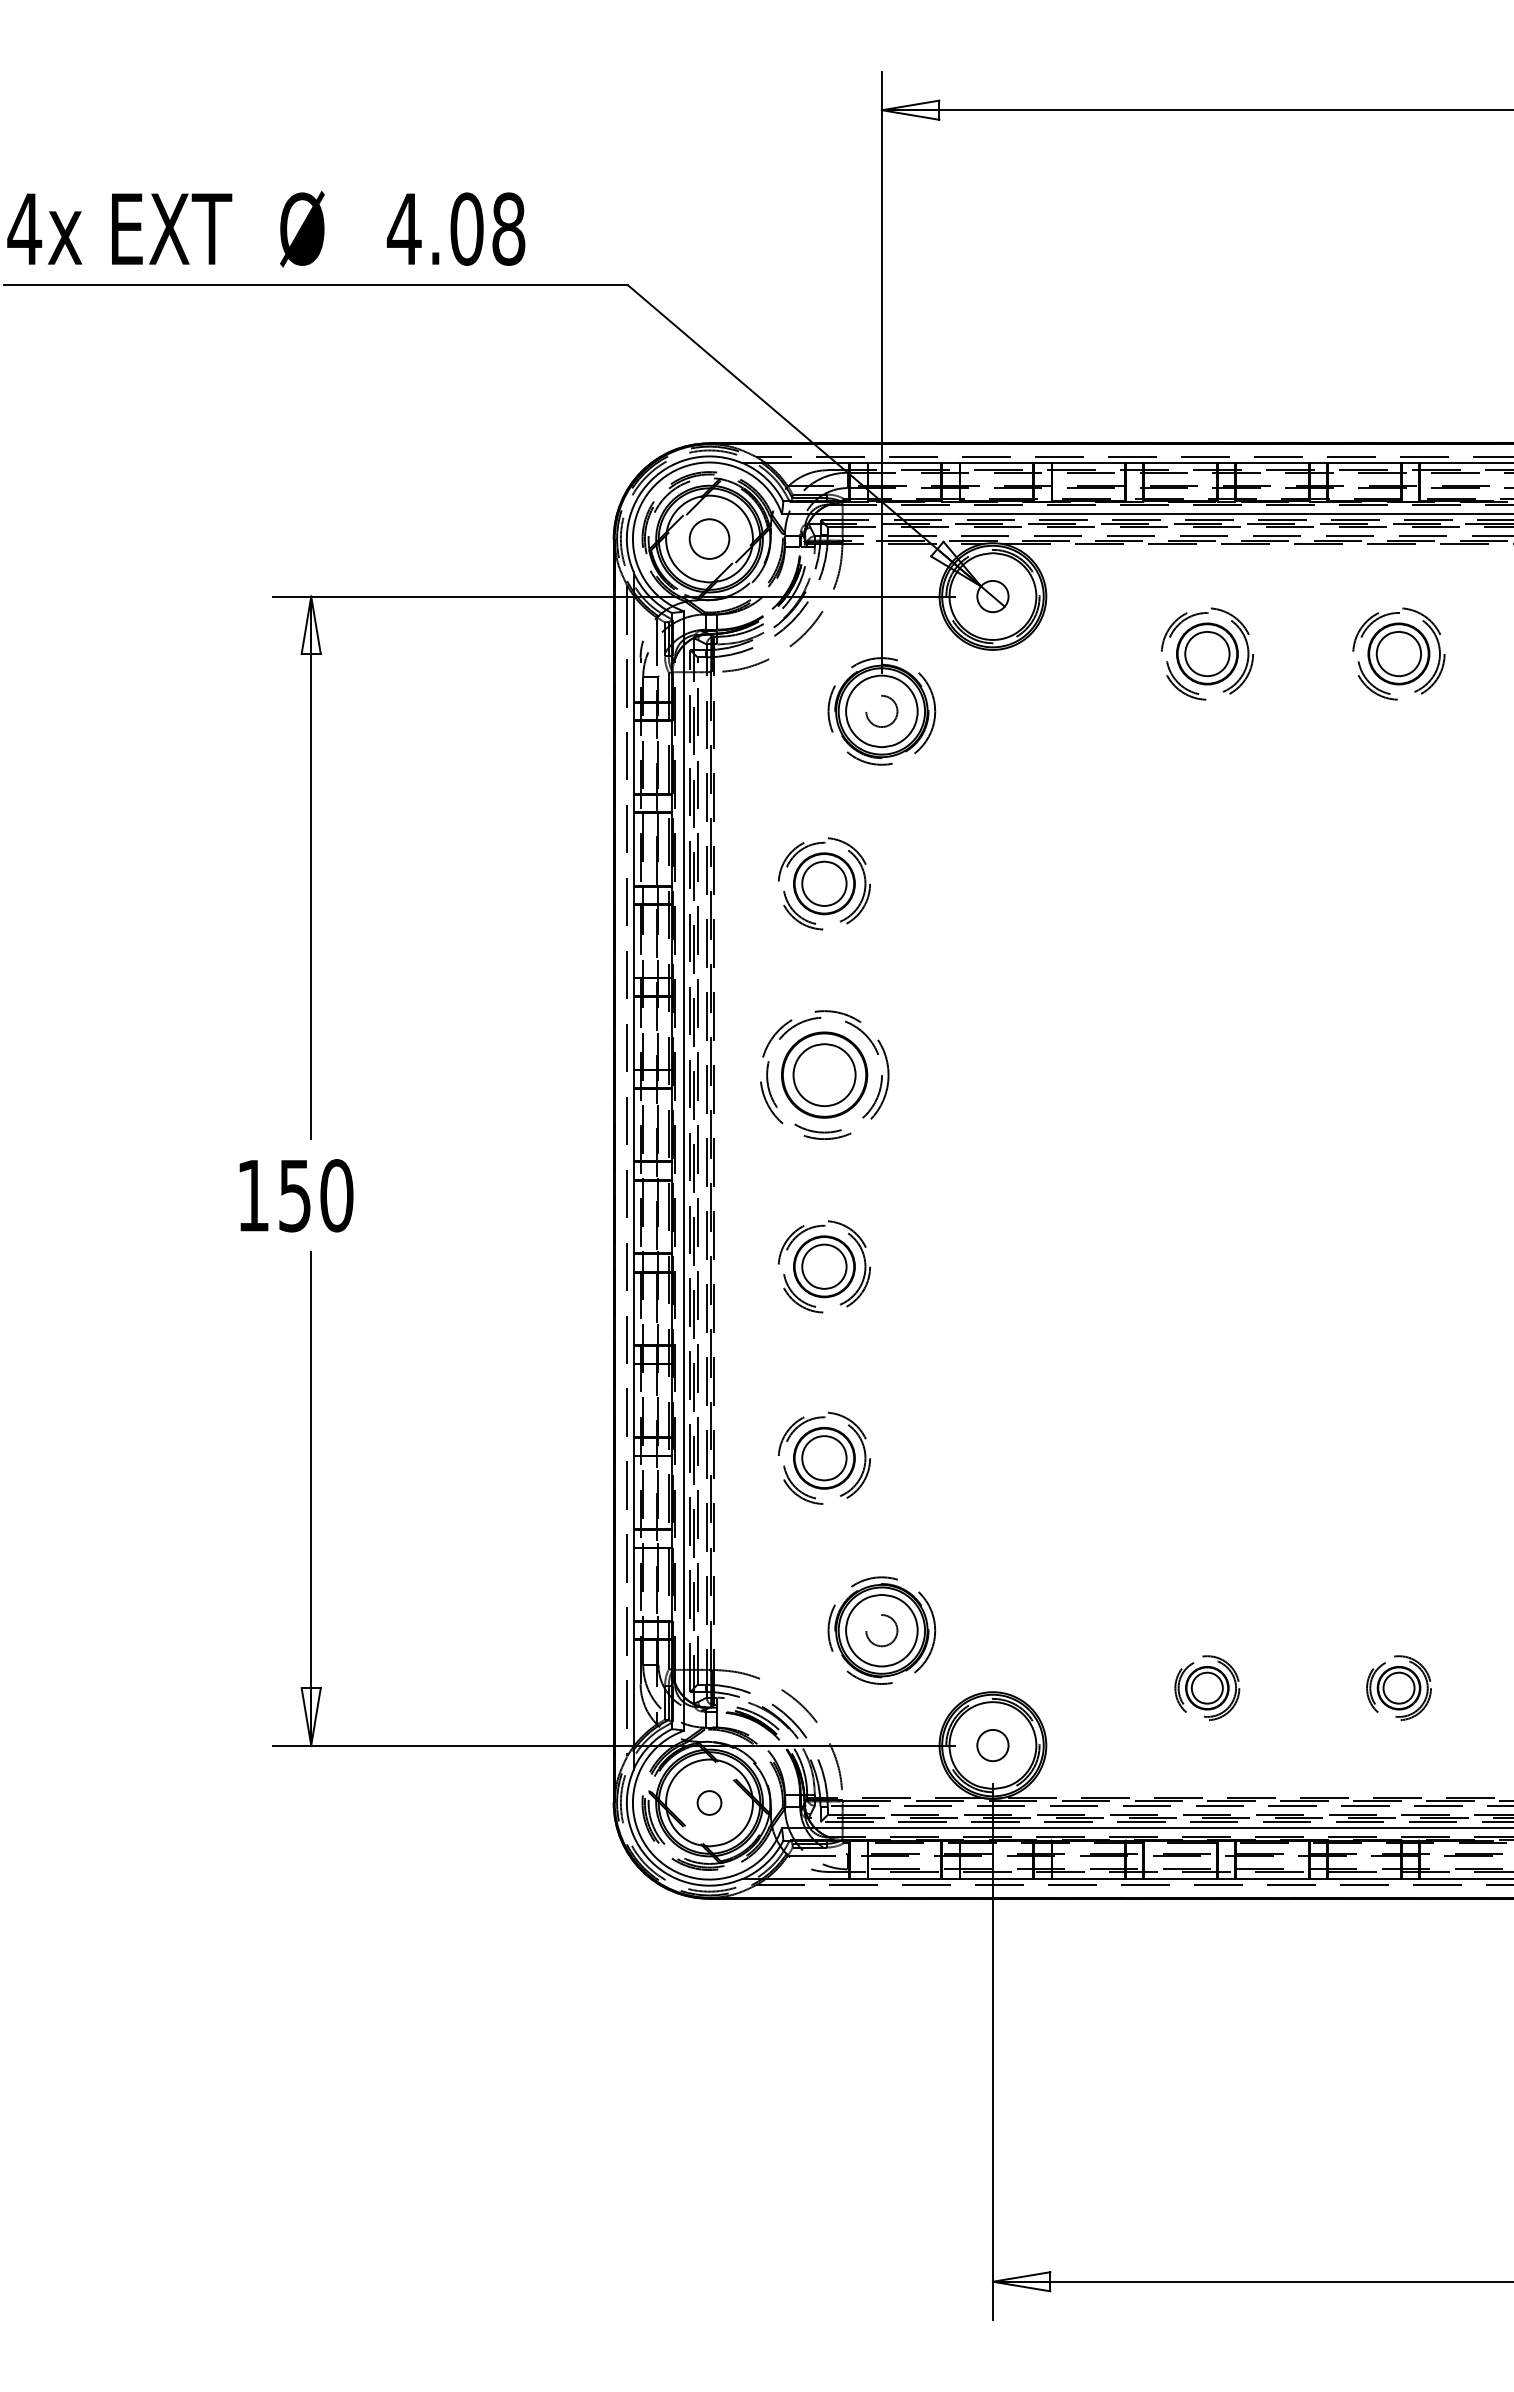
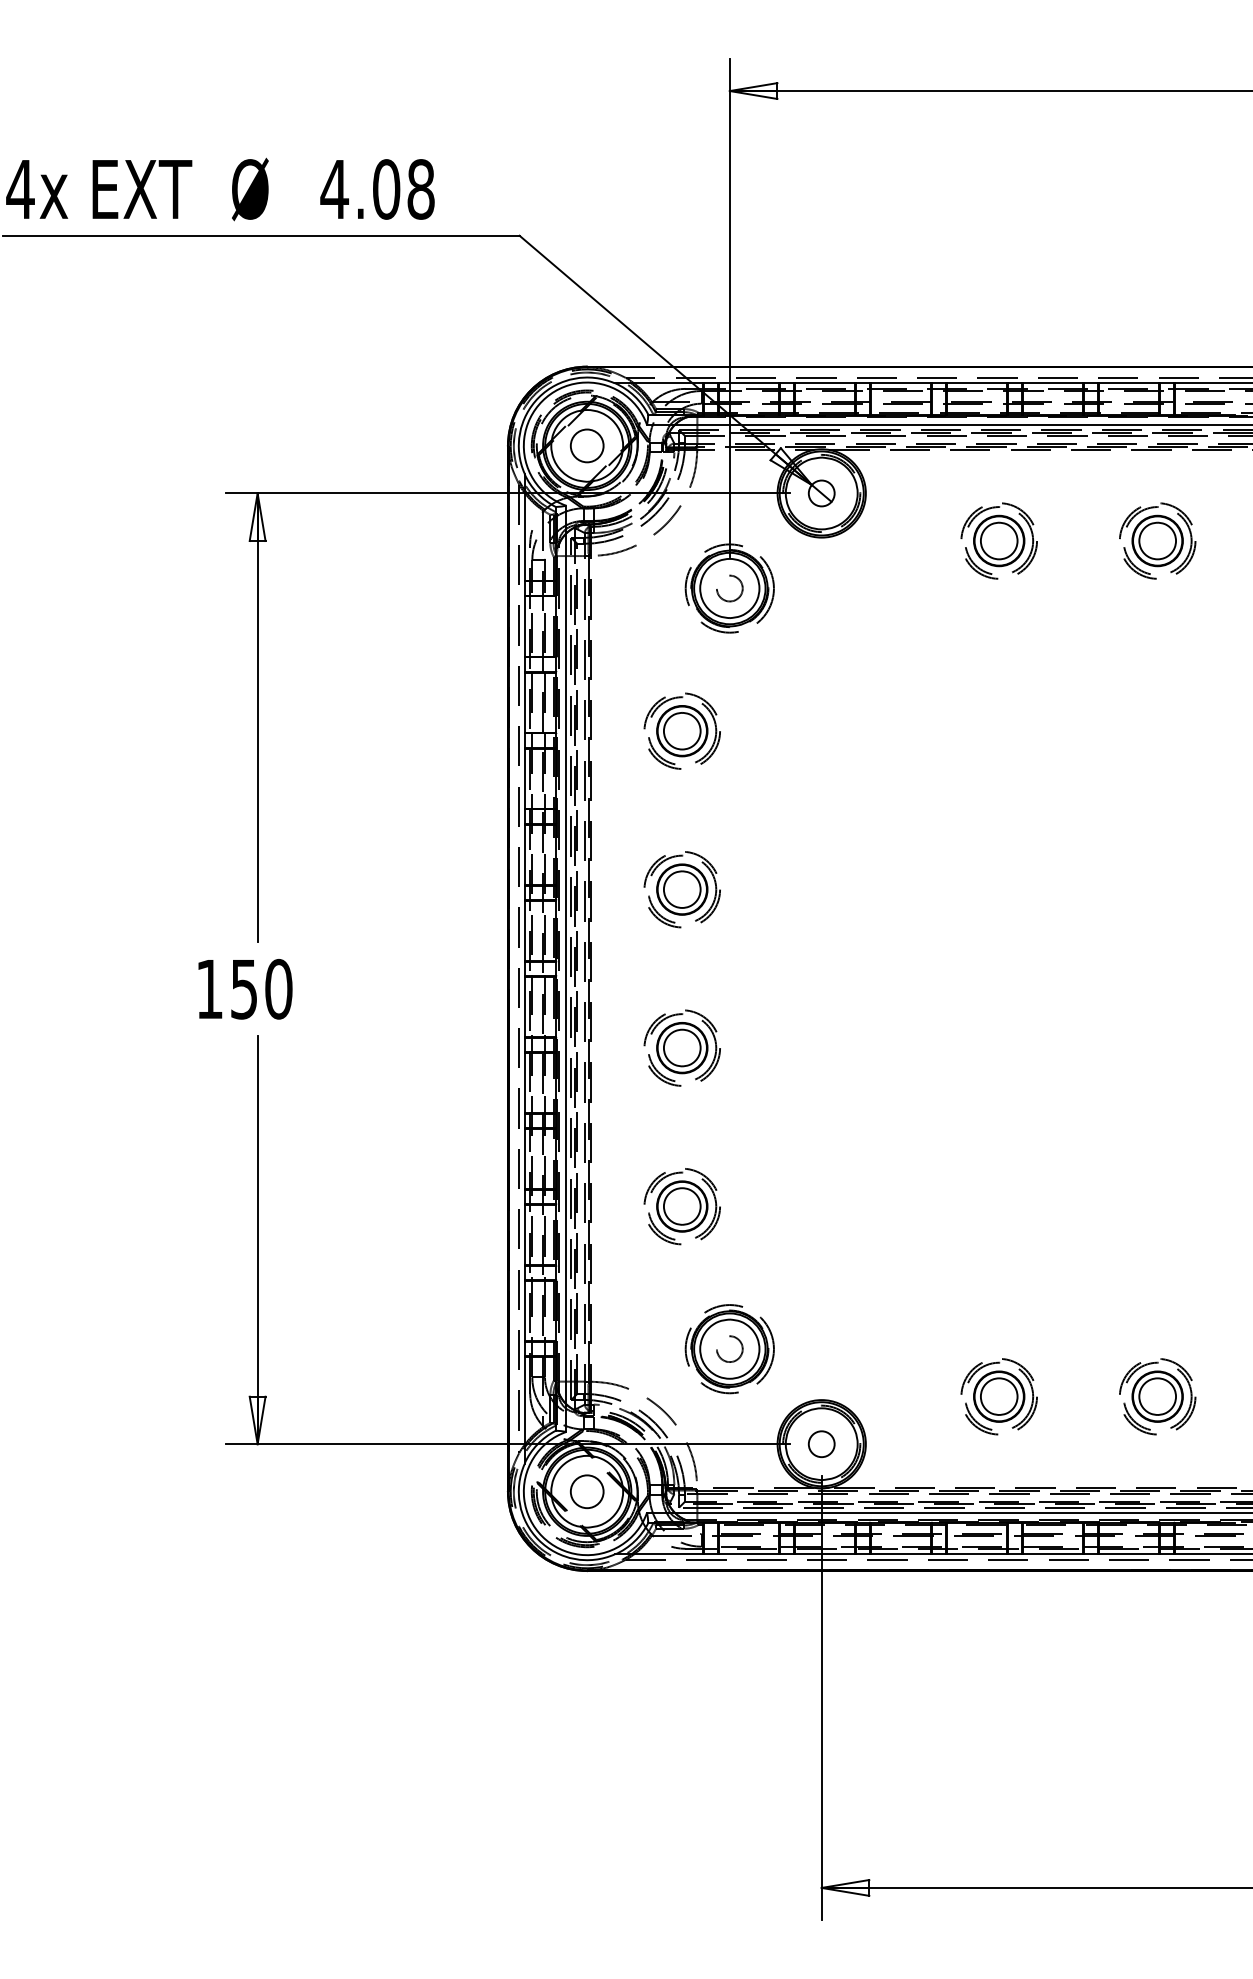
part: (823, 1075) -> (681, 889), size x0.71
part: (1206, 1687) -> (998, 1396), size x1.43
part: (1398, 1687) -> (1157, 1396), size x1.43
circle: (708, 1802) -> (586, 1491), size x1.67

